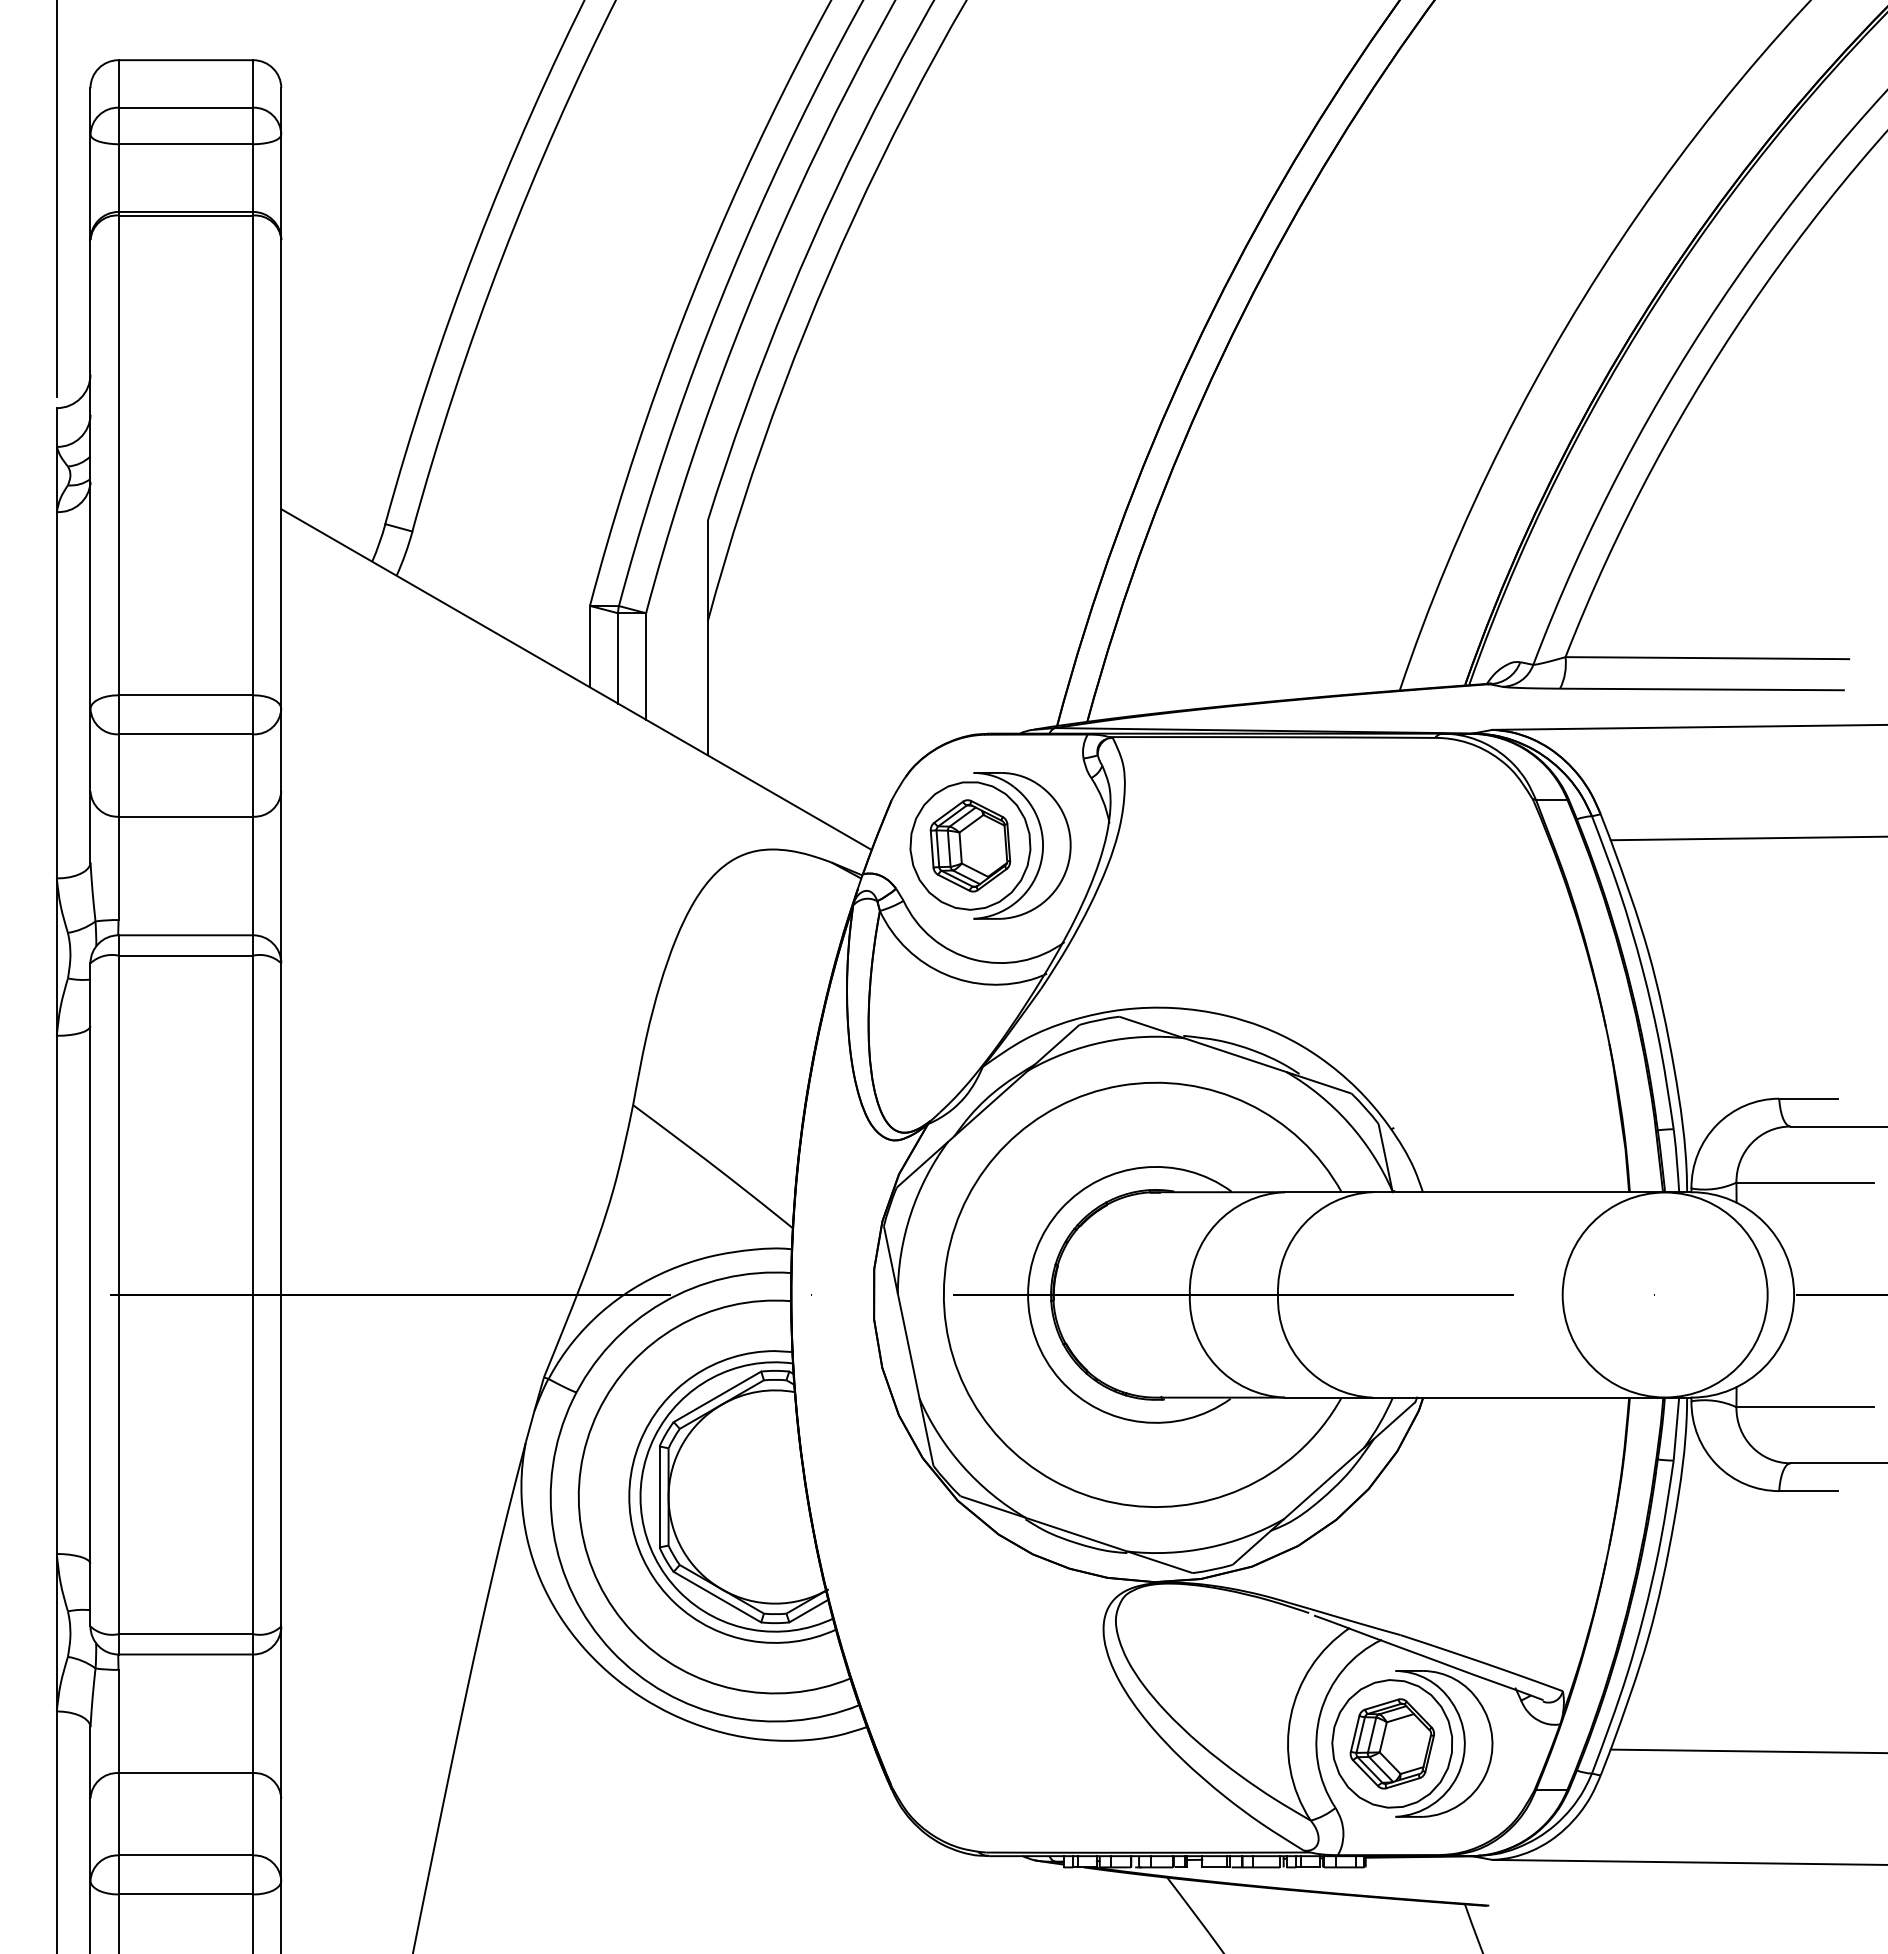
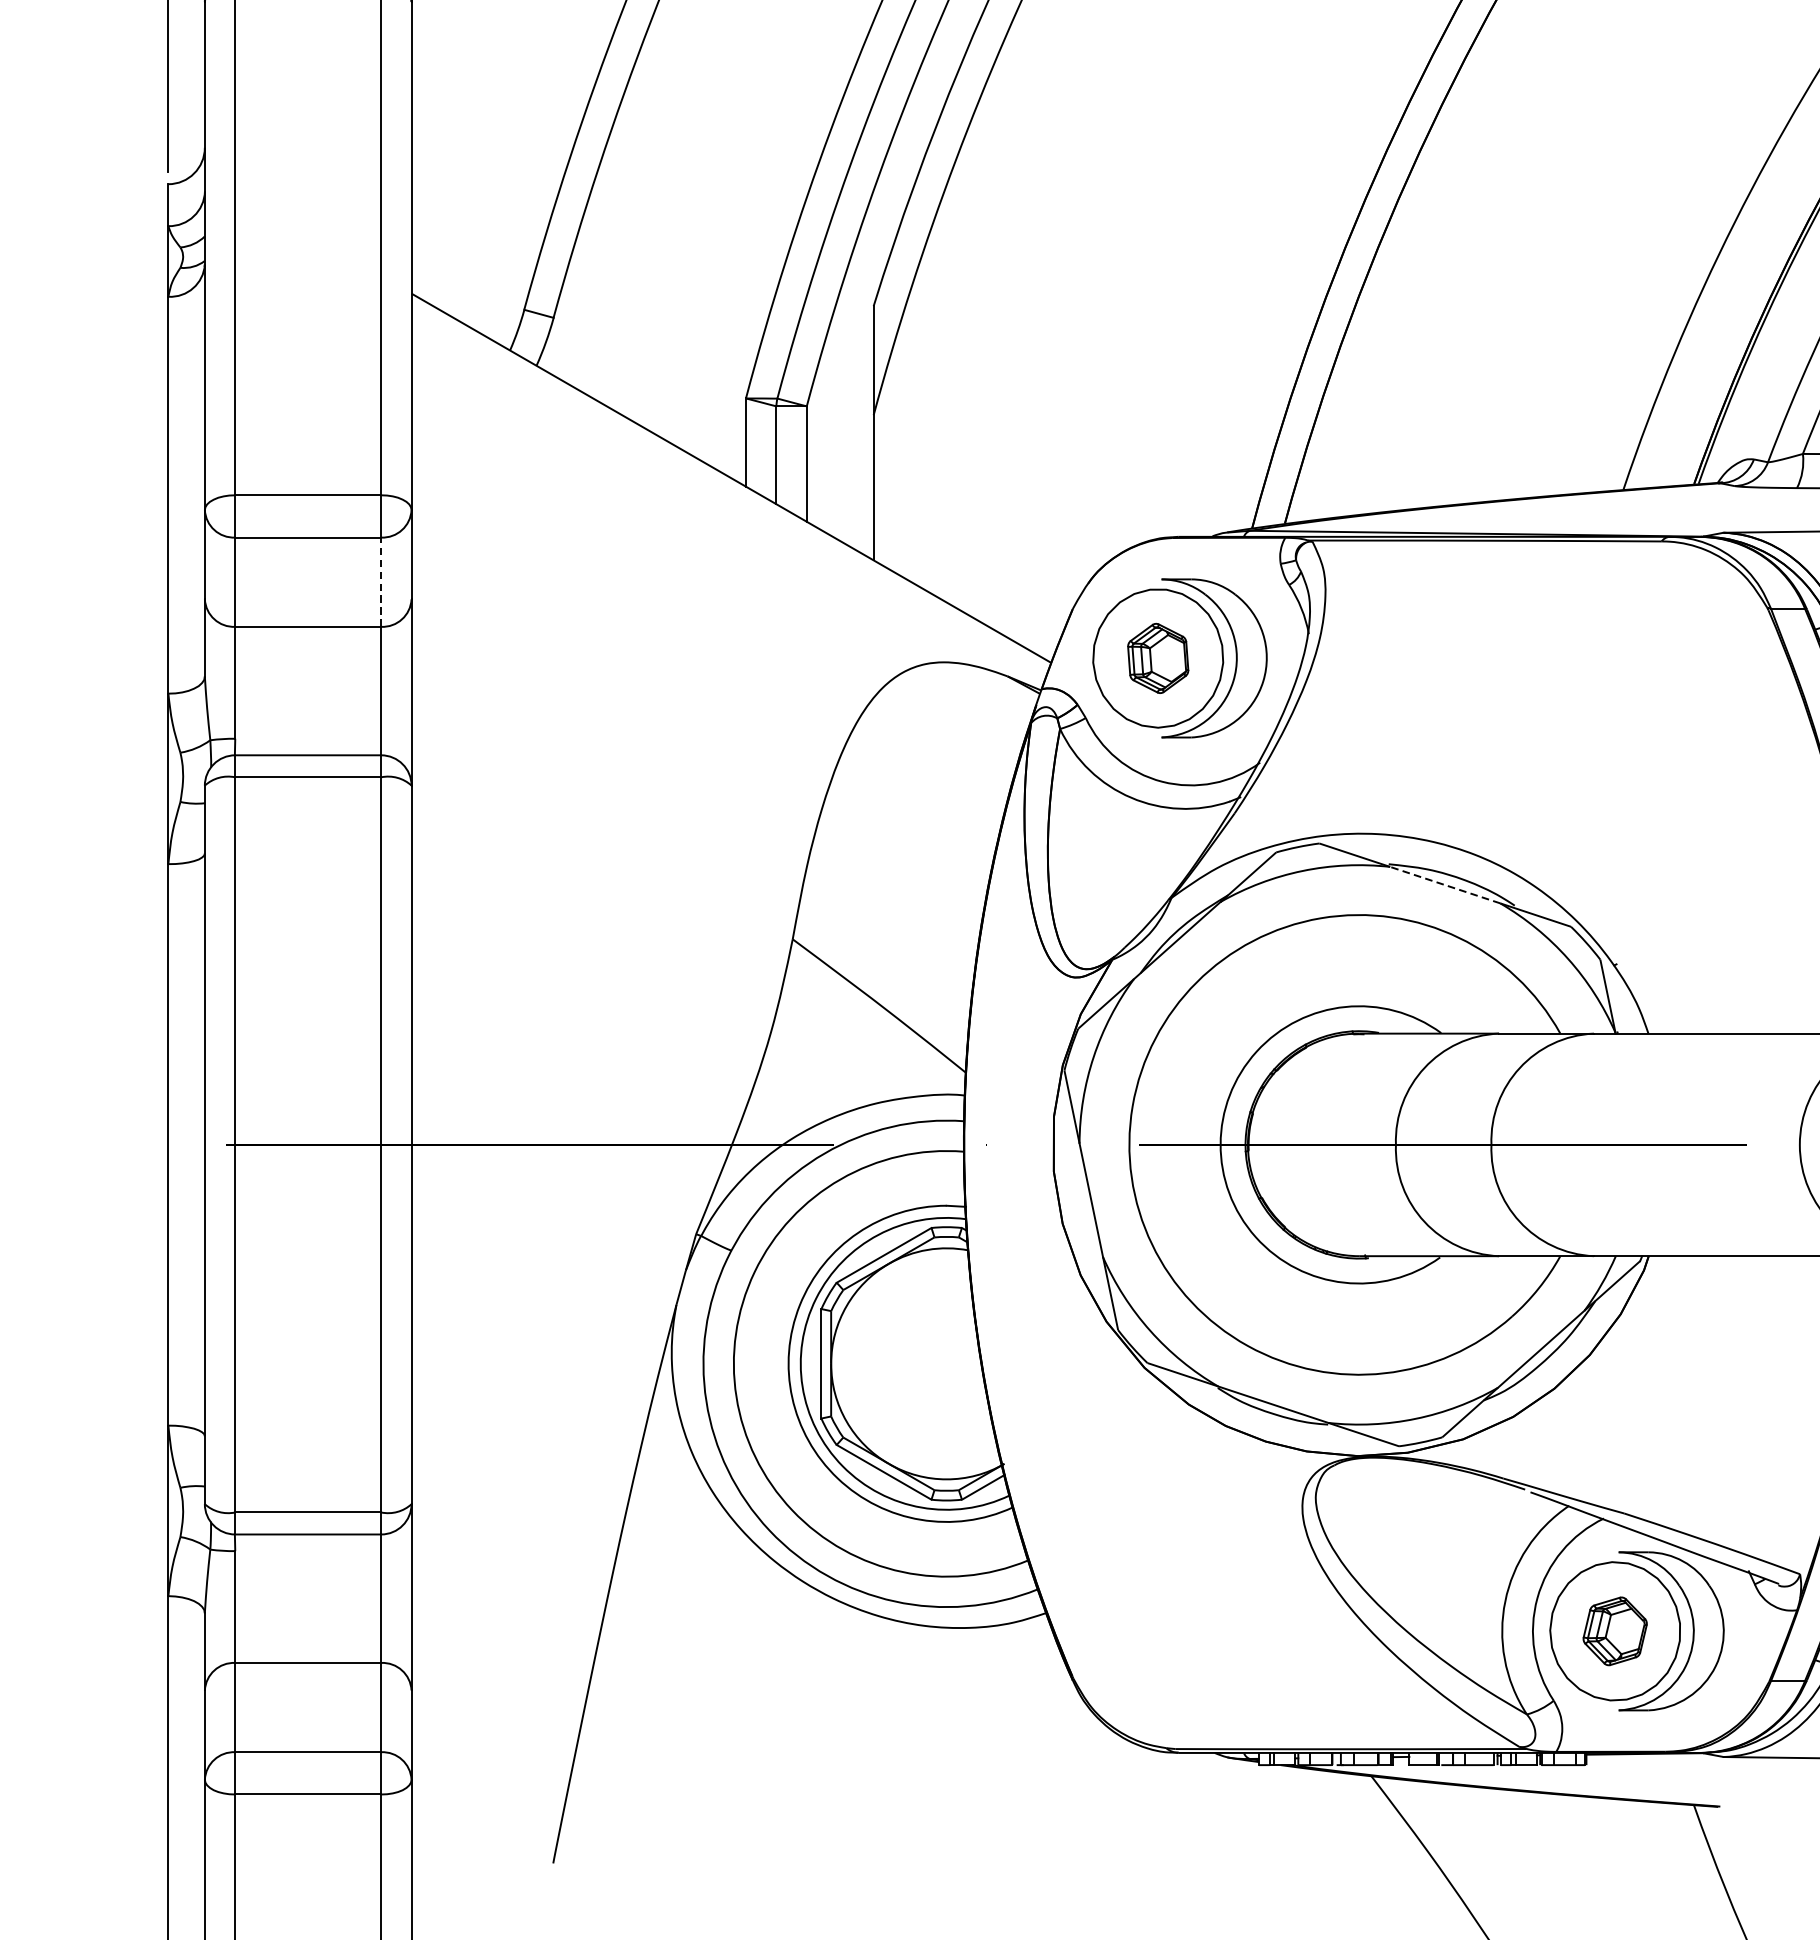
line: (253, 775) -> (381, 582), solid -> dashed
part: (970, 845) -> (1158, 658), size x0.7
line: (1235, 1055) -> (1445, 885), solid -> dashed
part: (1391, 1743) -> (1614, 1630), size x0.7

